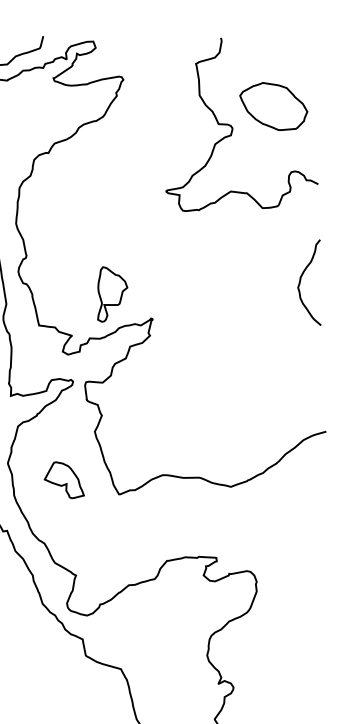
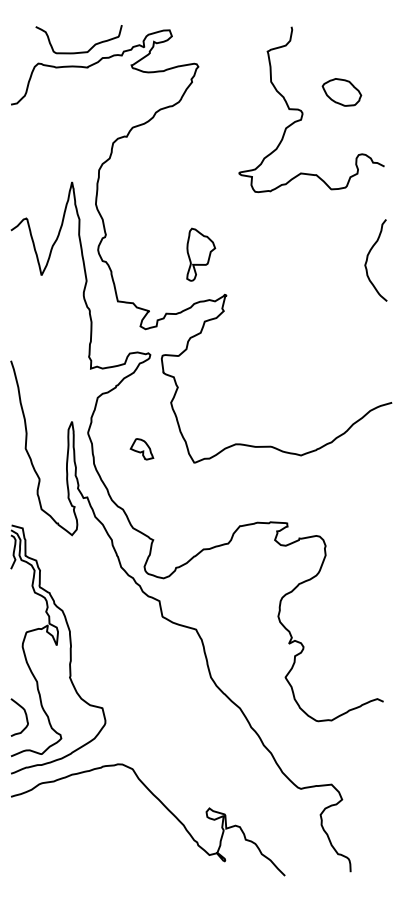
part: (273, 106) -> (341, 92), size x0.6
part: (113, 294) -> (201, 254), moved
part: (63, 480) -> (141, 449), size x0.6

